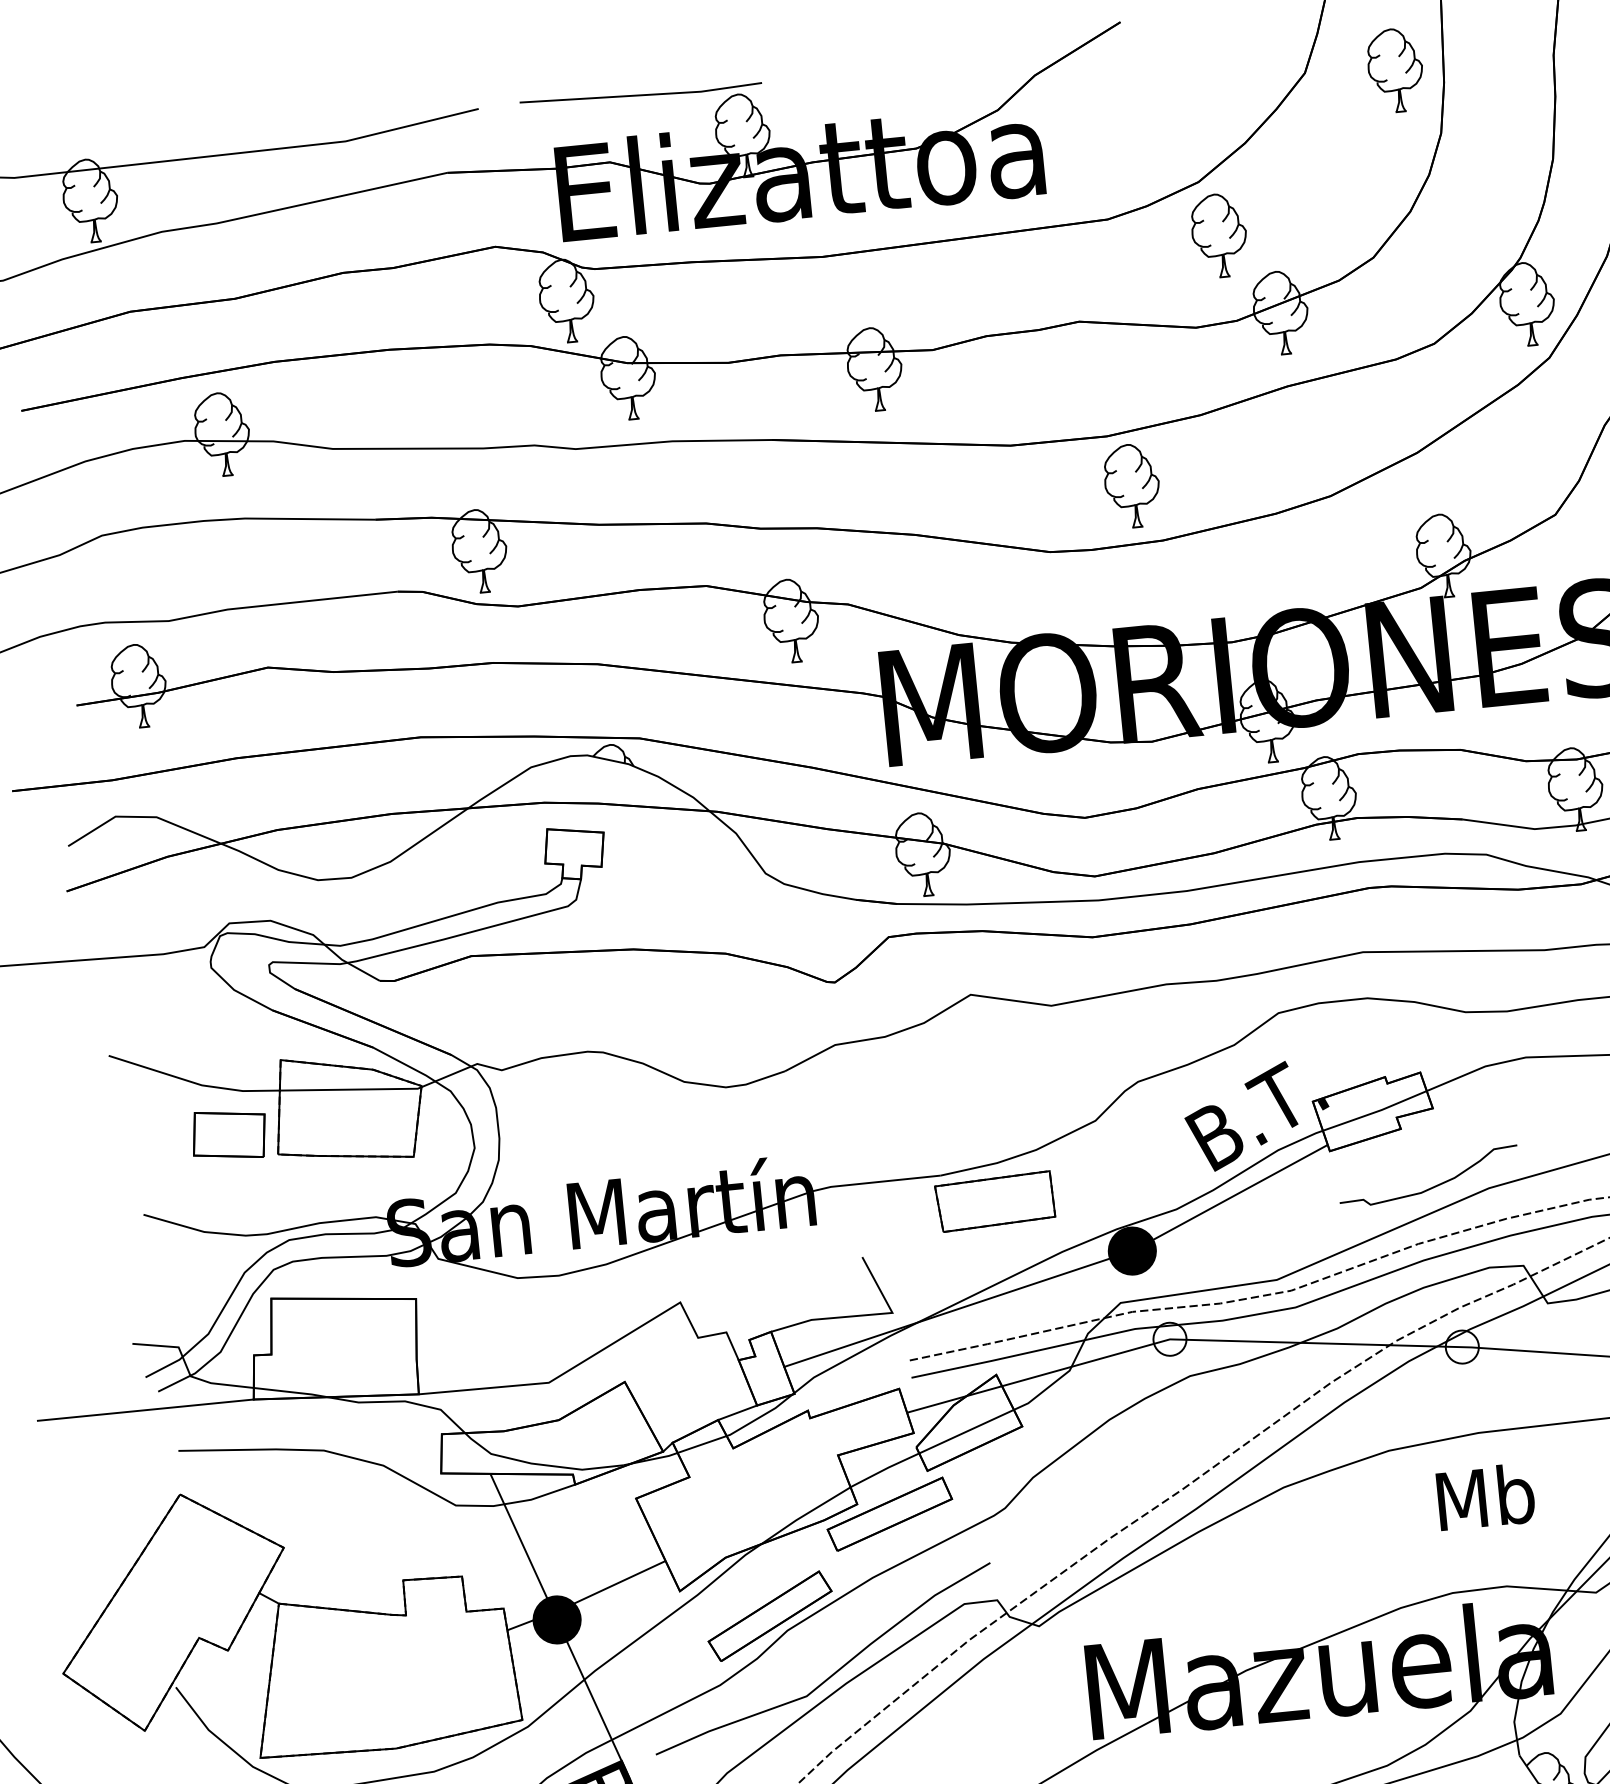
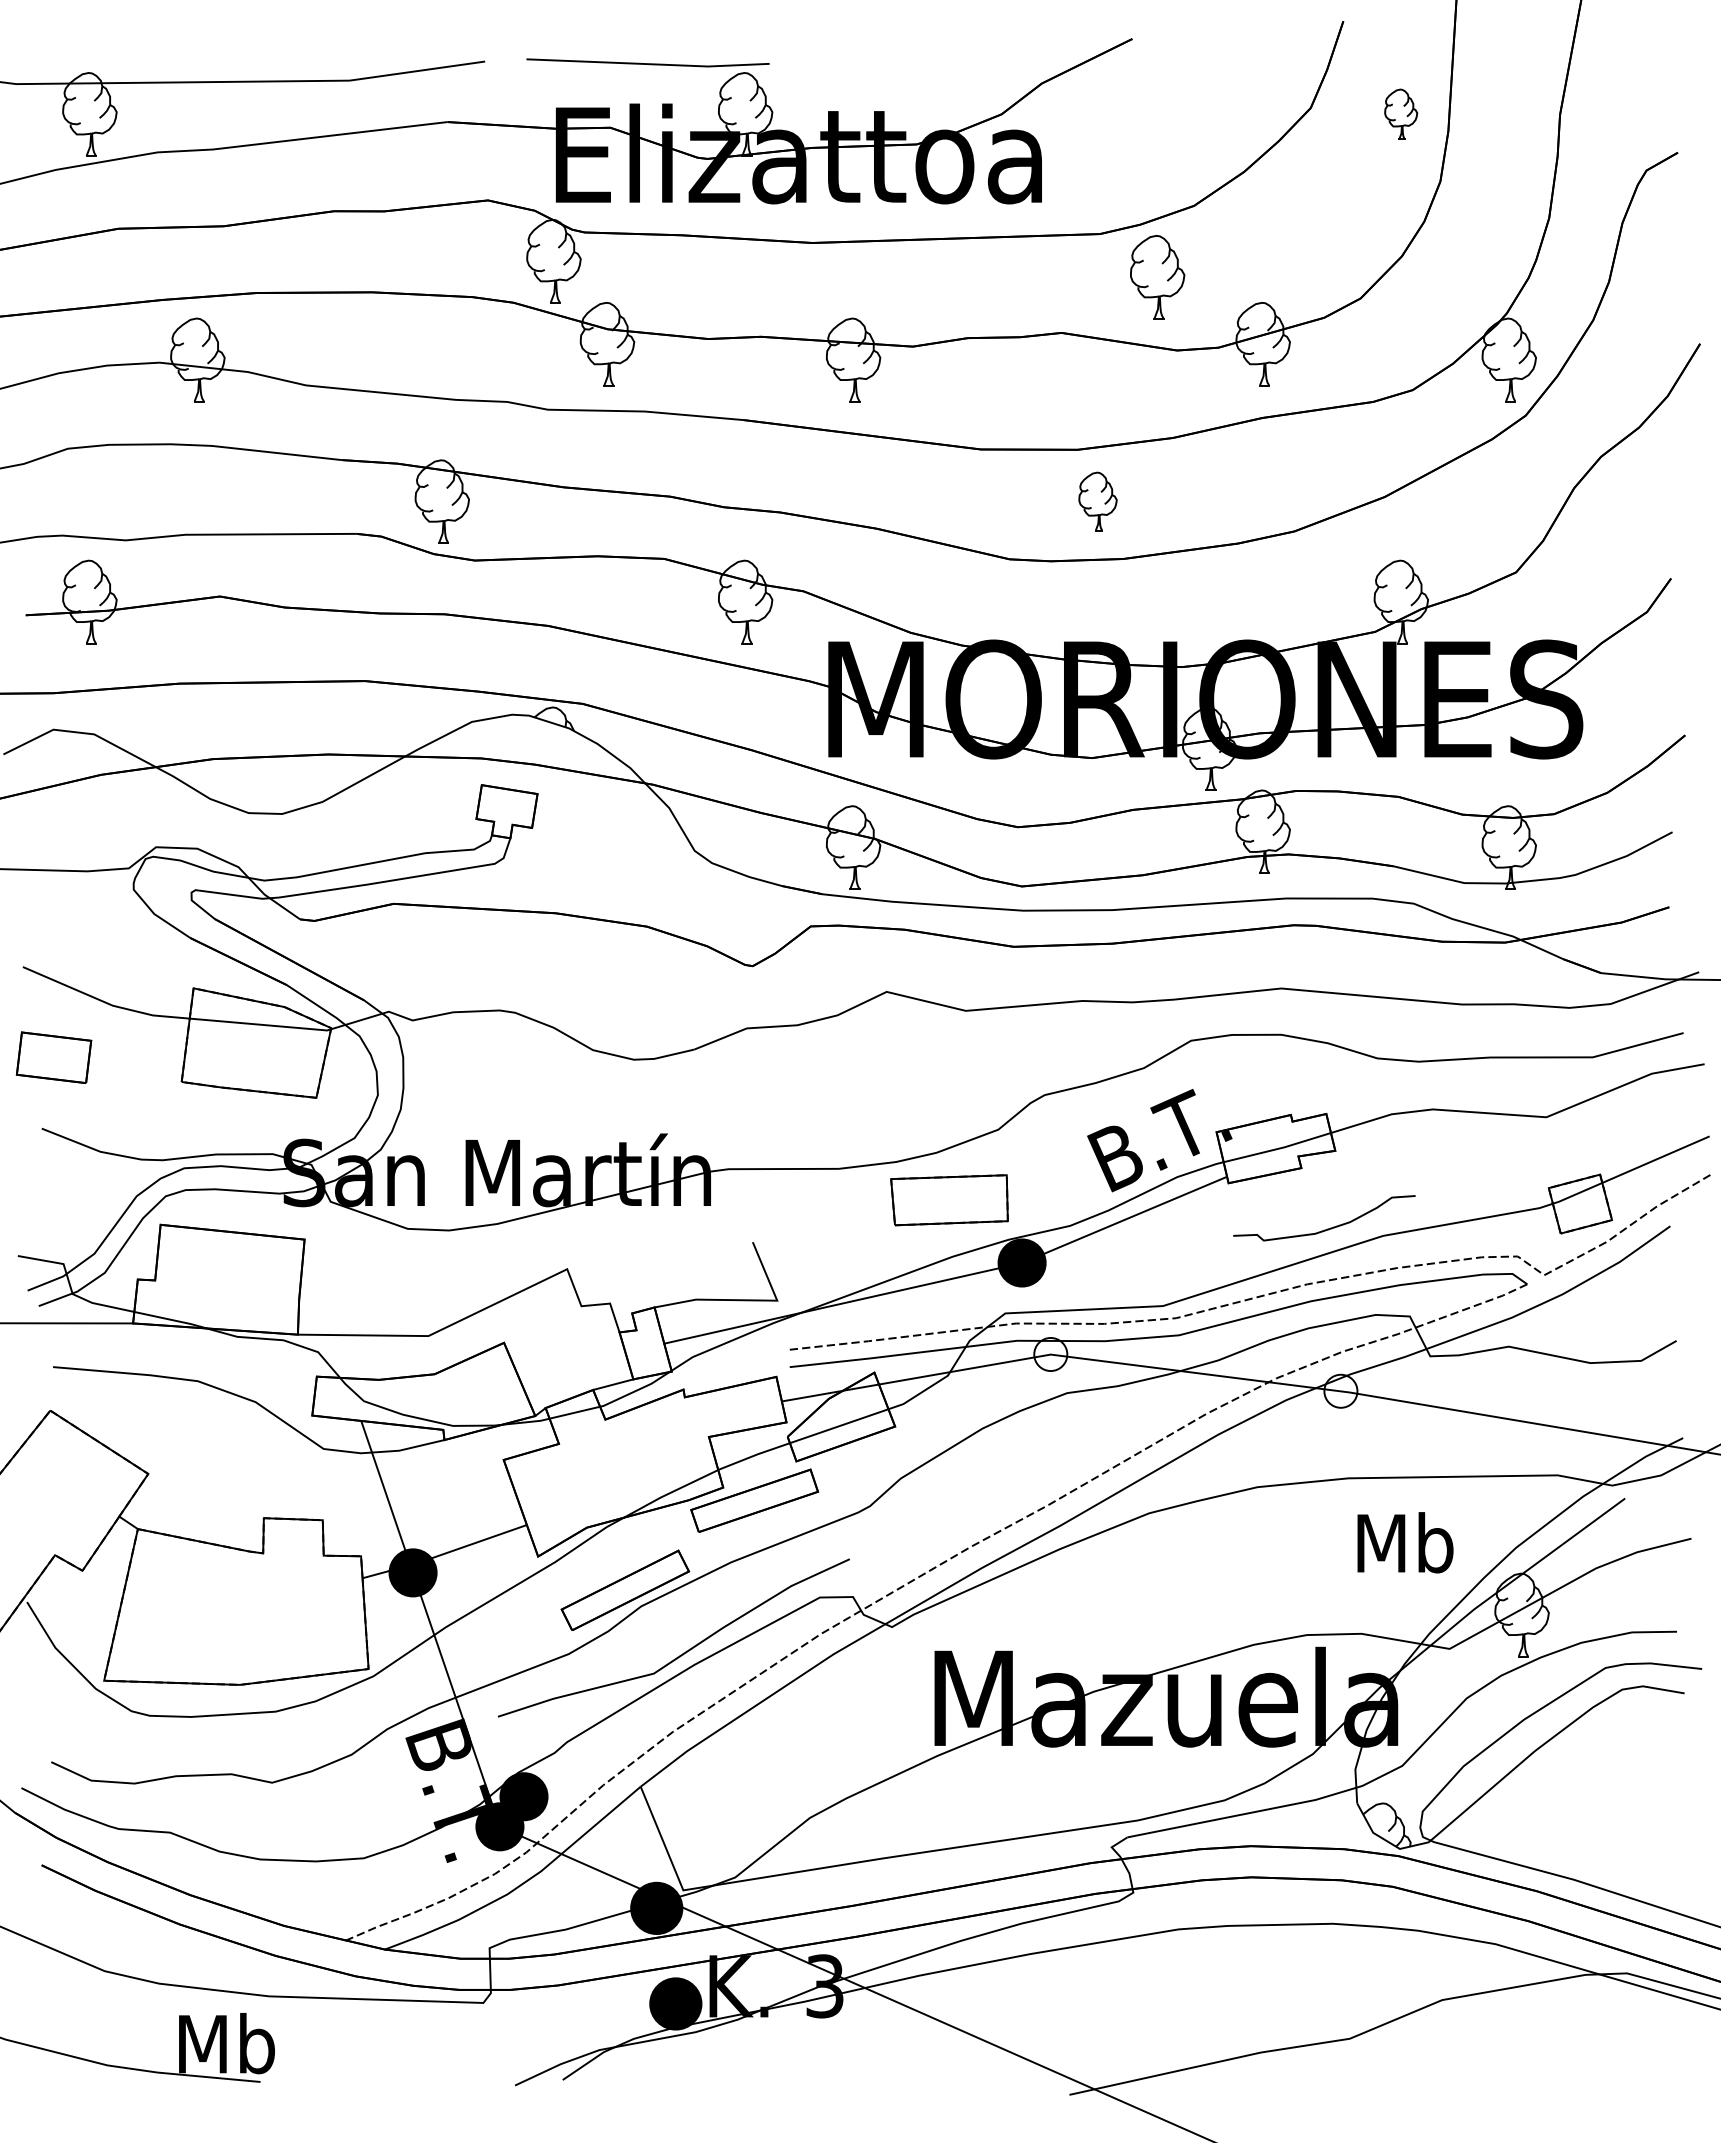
part: (1394, 70) -> (1400, 114), size x0.6
part: (1219, 235) -> (1157, 277), moved
part: (1131, 485) -> (1097, 501), size x0.7
part: (228, 1134) -> (53, 1057), moved
part: (995, 1201) -> (949, 1200), moved
text: (1485, 1496) -> (1405, 1542), moved

